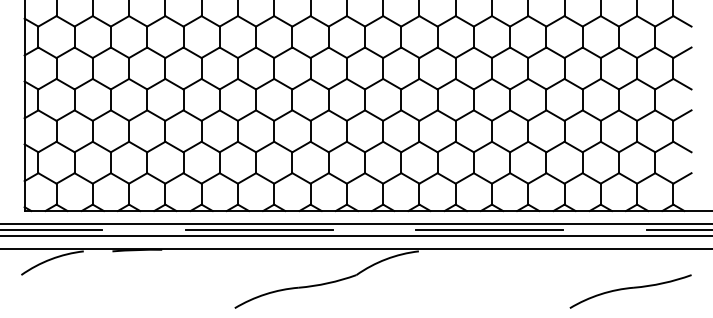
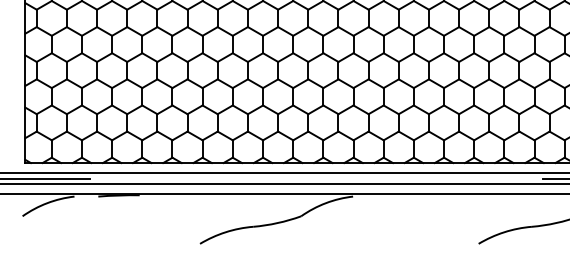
line: (259, 229) -> (220, 178), removed
line: (489, 229) -> (411, 178), removed

